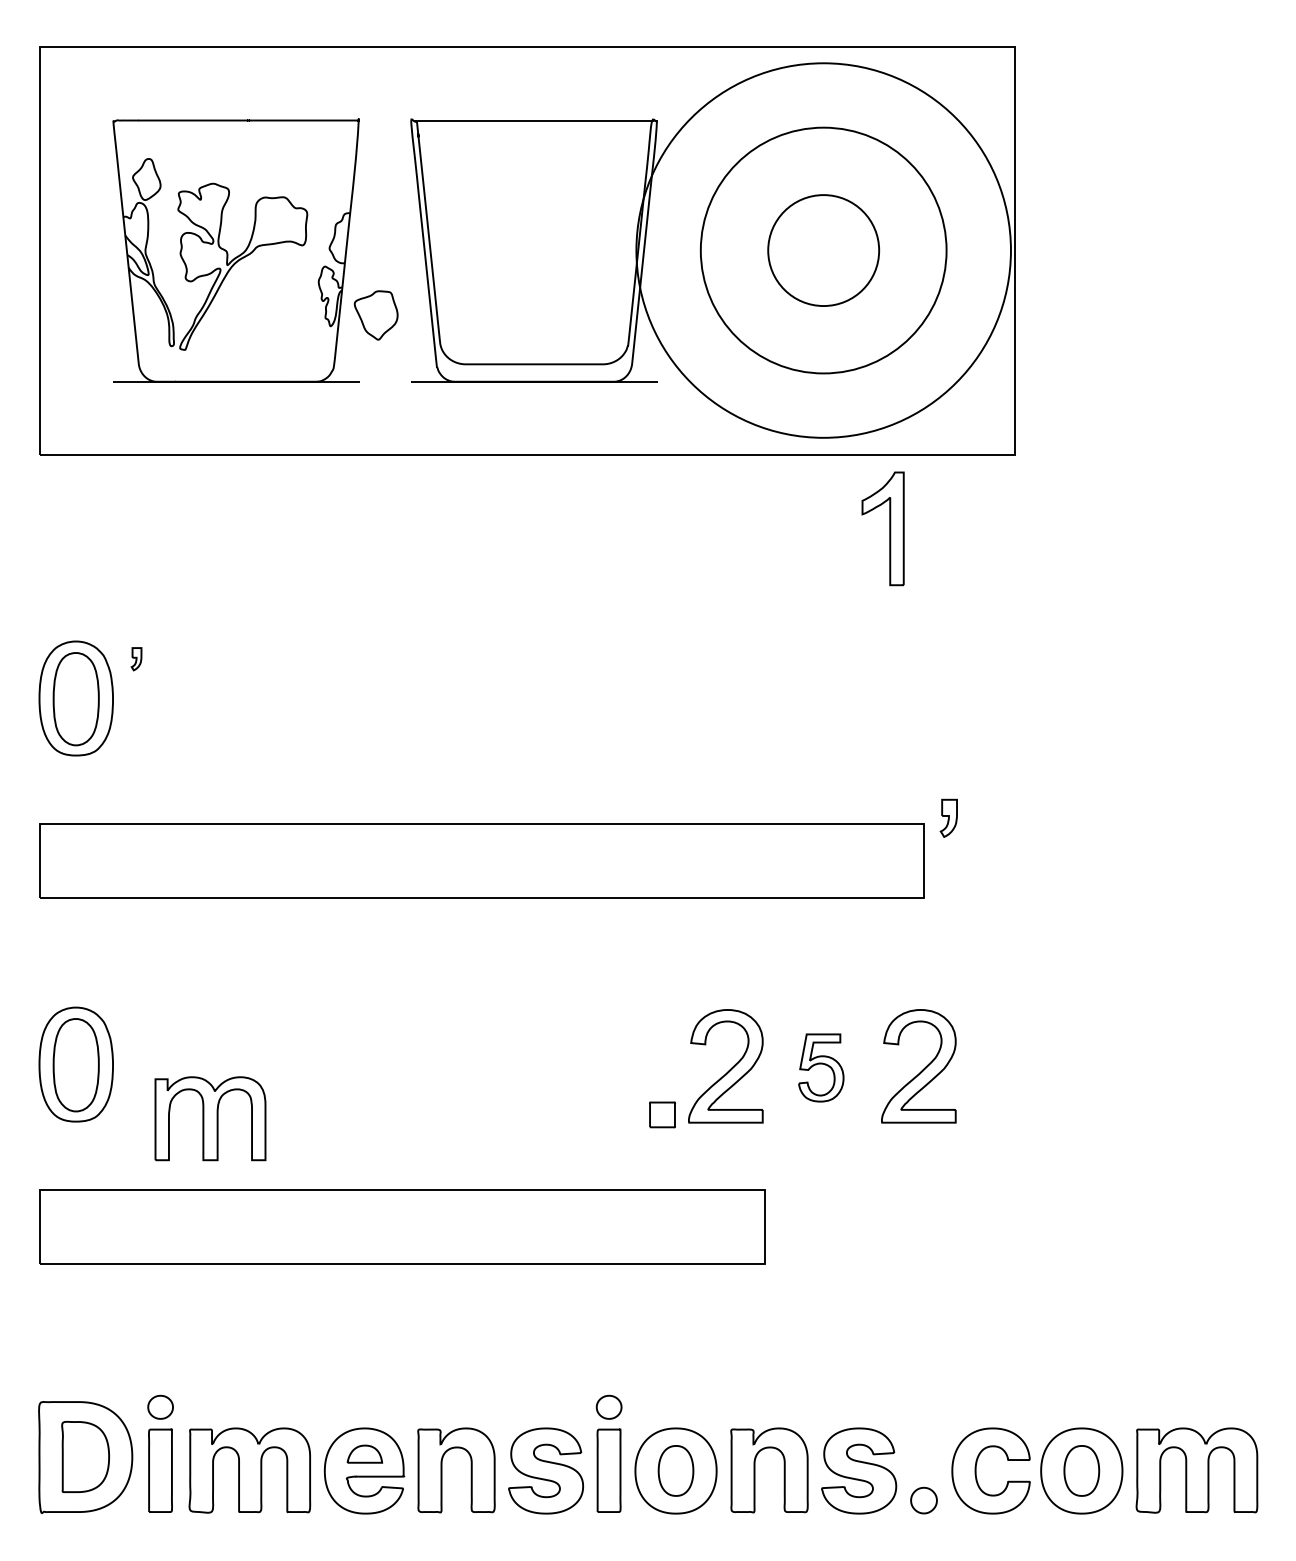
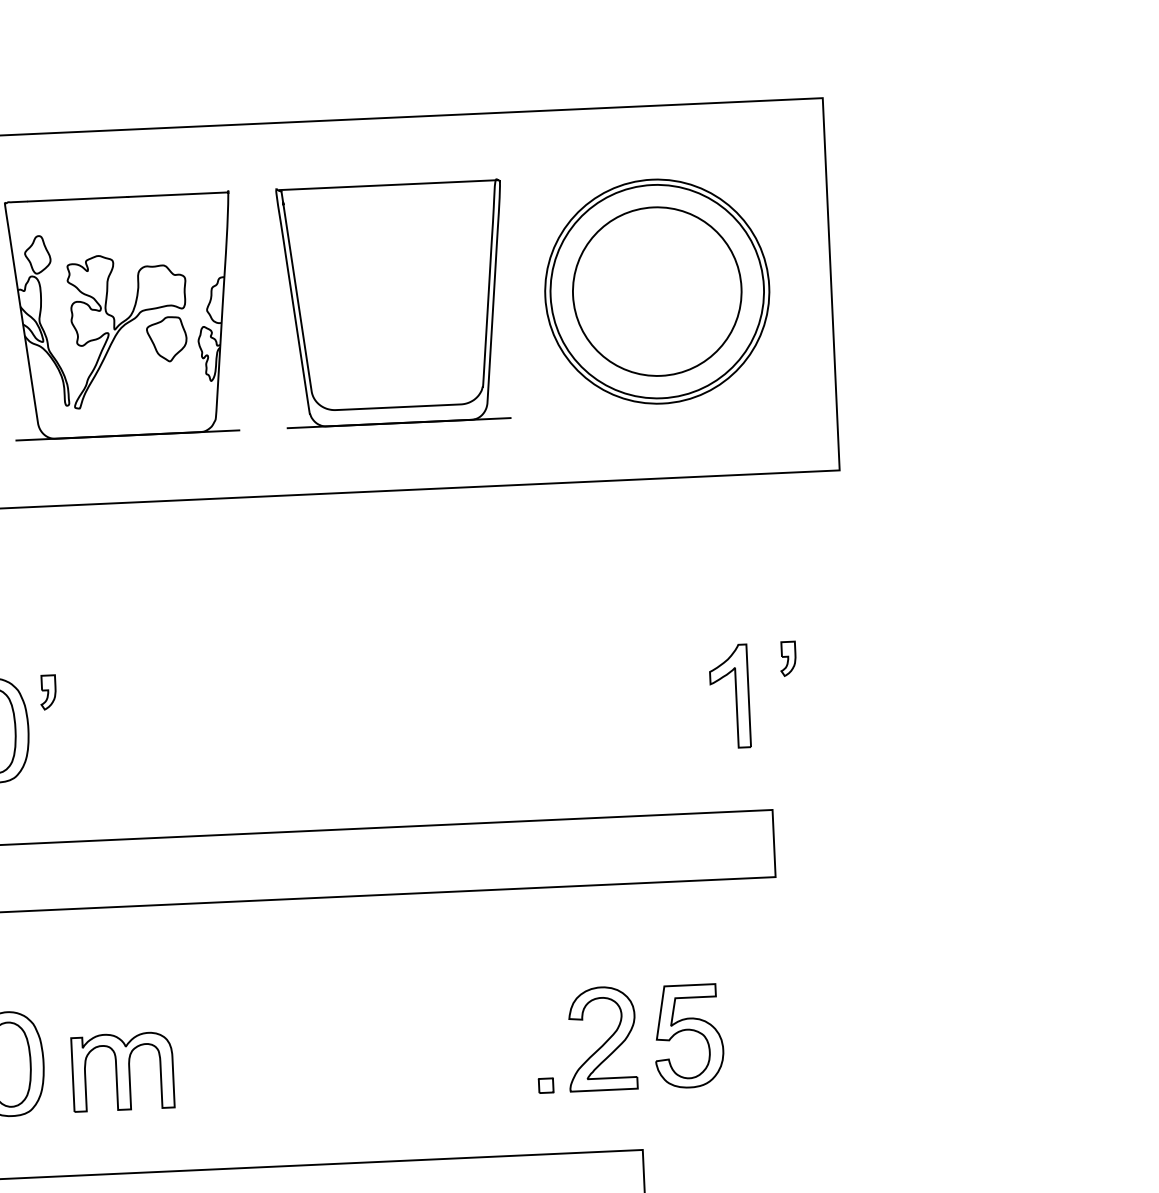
circle: (823, 250) -> (657, 291), size x0.62
circle: (823, 250) -> (657, 291), size x1.67
part: (375, 315) -> (166, 339), moved
part: (889, 528) -> (735, 696), moved
part: (136, 658) -> (48, 691), size x1.67
part: (948, 817) -> (787, 658), moved
part: (918, 1066) -> (777, 1031), removed
part: (821, 1067) -> (689, 1035), size x1.67
part: (662, 1114) -> (546, 1085), size x0.62
part: (210, 1118) -> (122, 1071), moved

